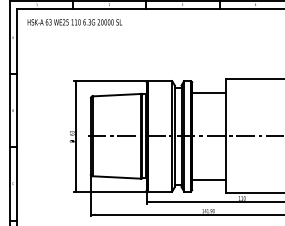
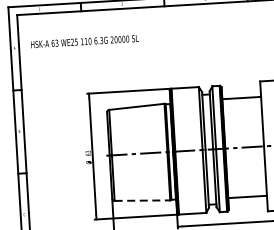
text: (74, 22) -> (84, 41), moved
line: (117, 177) -> (142, 200), solid -> dashed

